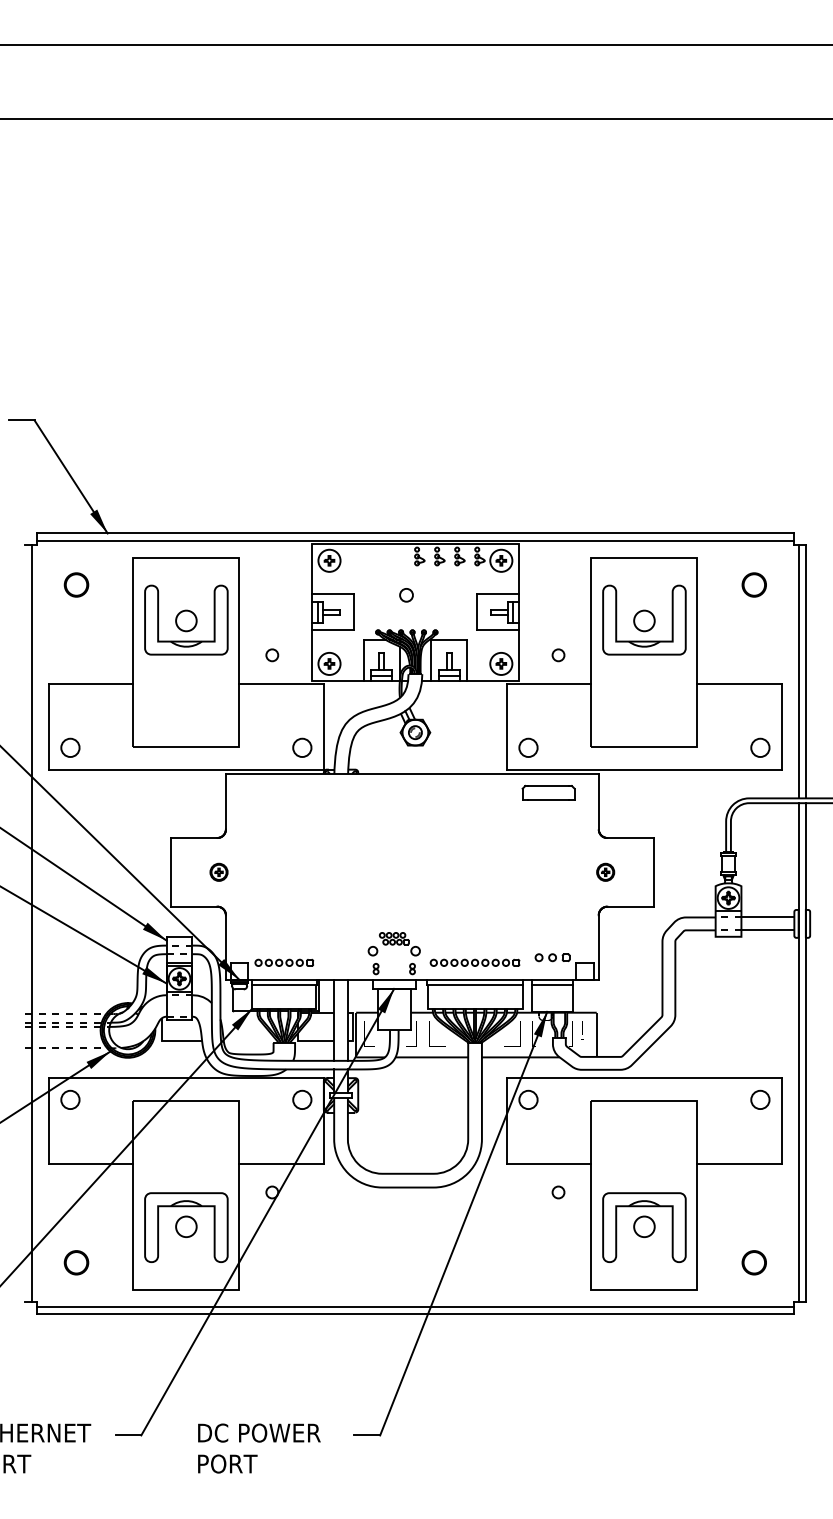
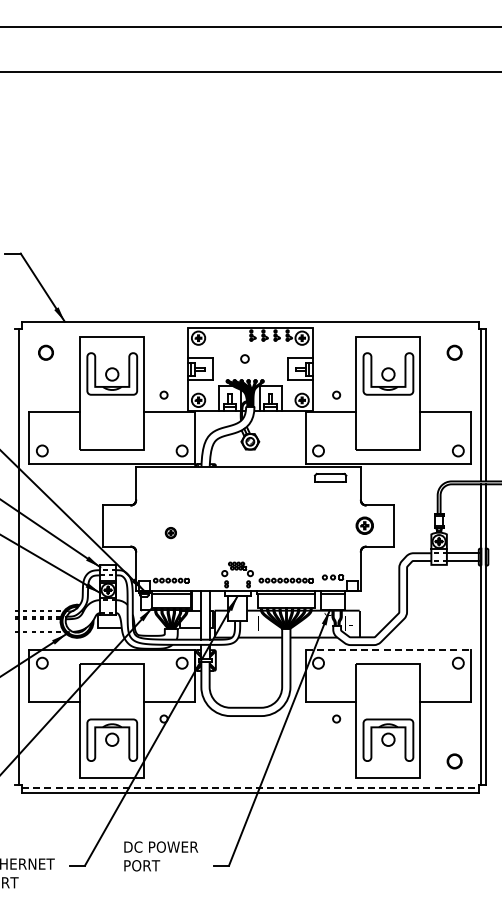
line: (415, 541) -> (250, 326), removed
part: (218, 873) -> (170, 533), moved
part: (606, 873) -> (365, 526), size x1.6
line: (644, 1078) -> (388, 650), solid -> dashed
circle: (75, 1262) -> (45, 761), removed
line: (415, 1307) -> (250, 788), solid -> dashed
text: (259, 1448) -> (161, 856), moved

